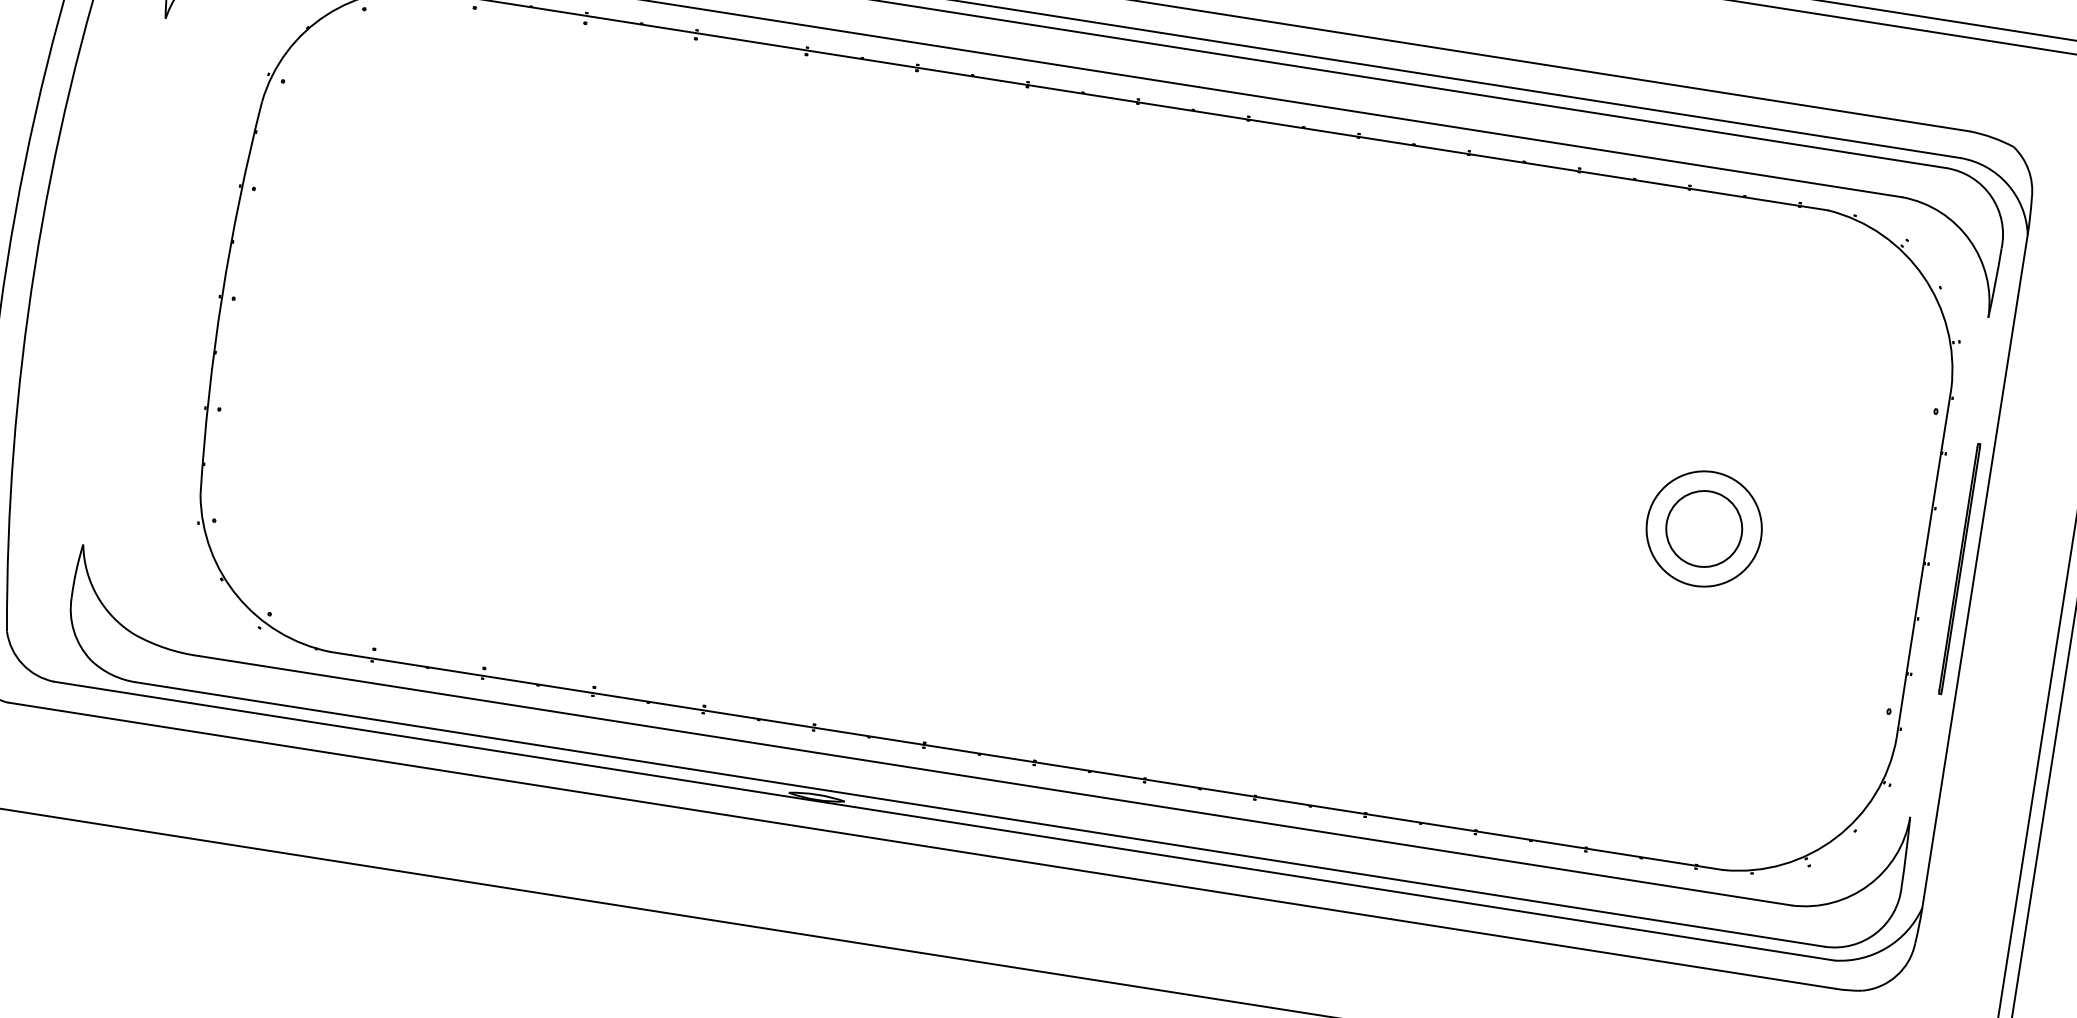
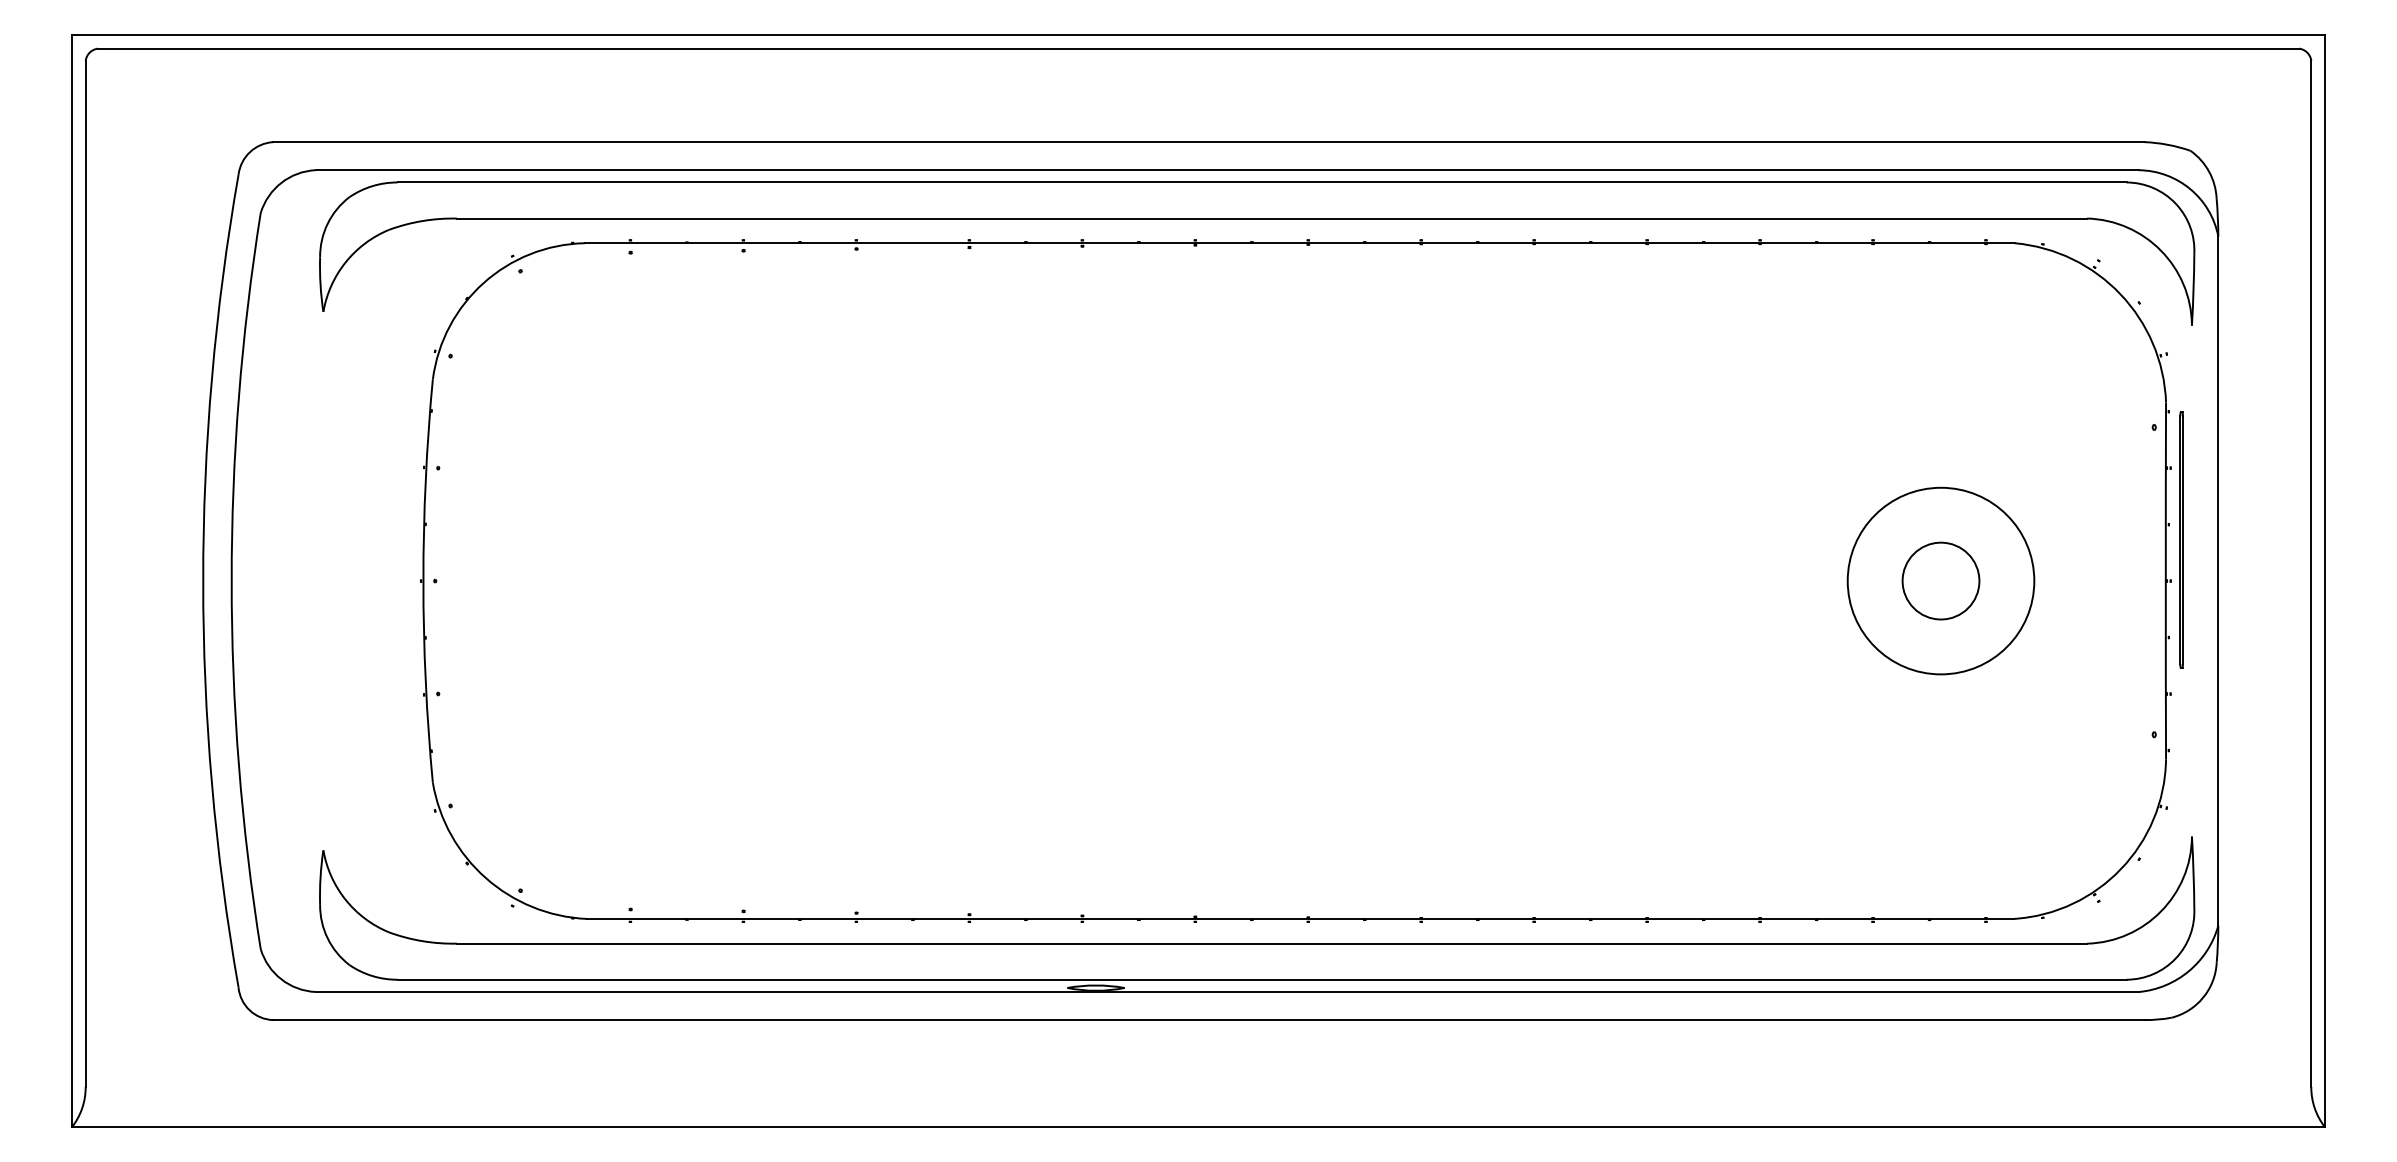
circle: (1703, 528) -> (1940, 580), size x1.6
line: (1958, 568) -> (2180, 539), moved

